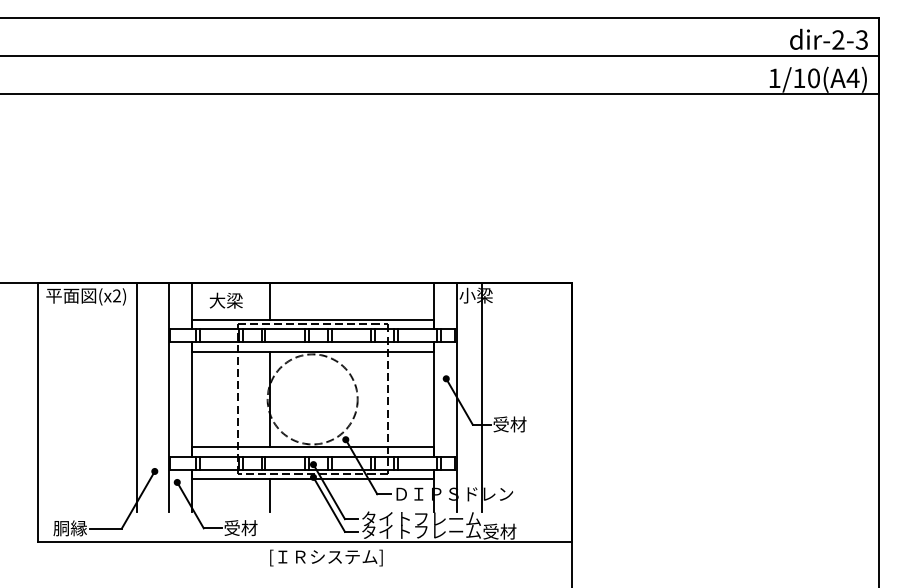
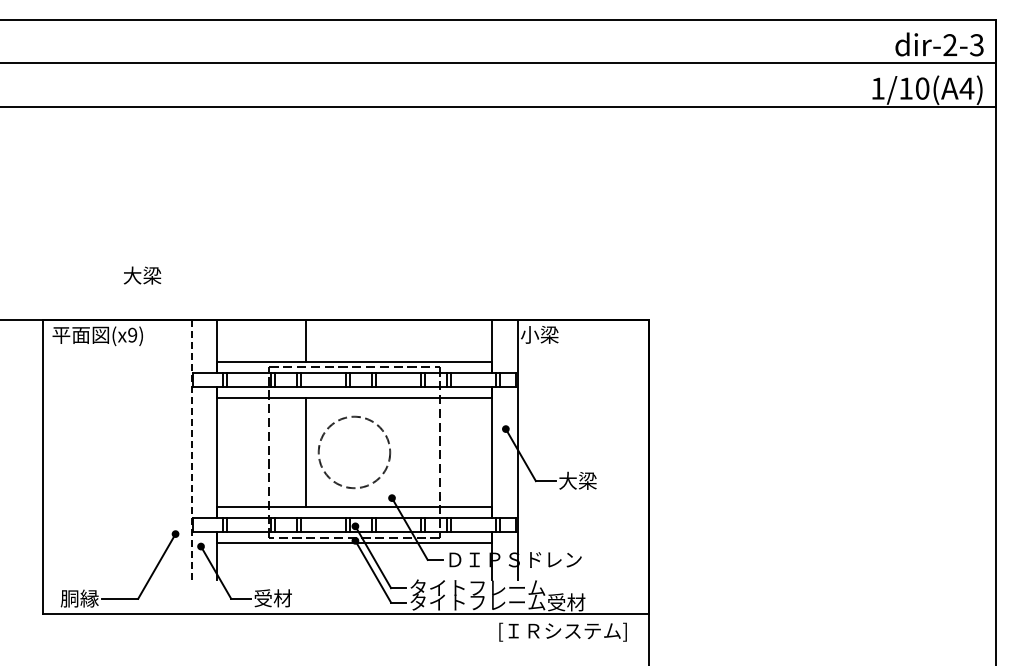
text: (116, 296) -> (132, 335), (x2) -> (x9)
text: (226, 300) -> (142, 275), moved
line: (137, 396) -> (155, 449), removed
line: (482, 396) -> (546, 449), removed
line: (169, 397) -> (192, 450), solid -> dashed
circle: (312, 399) -> (354, 452), size x0.7
text: (509, 424) -> (577, 480), 受材 -> 大梁
line: (269, 494) -> (305, 560), removed
text: (325, 557) -> (562, 631), moved

